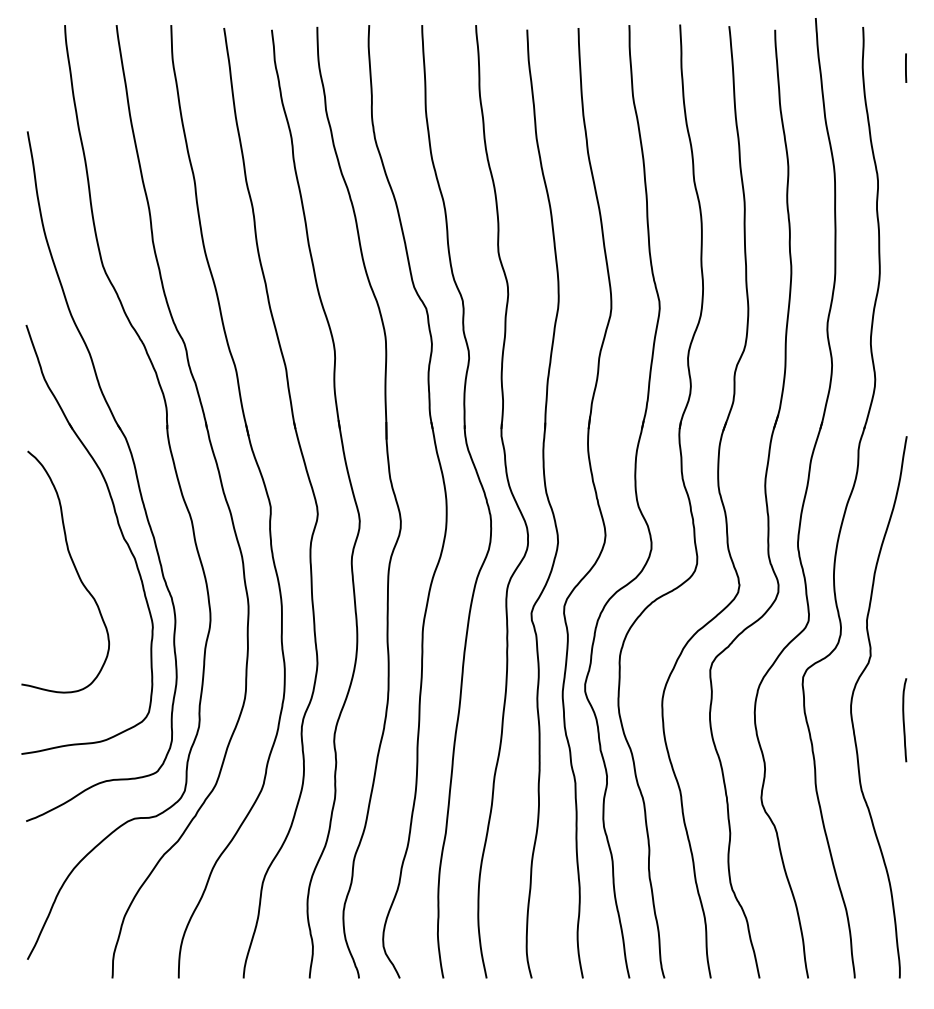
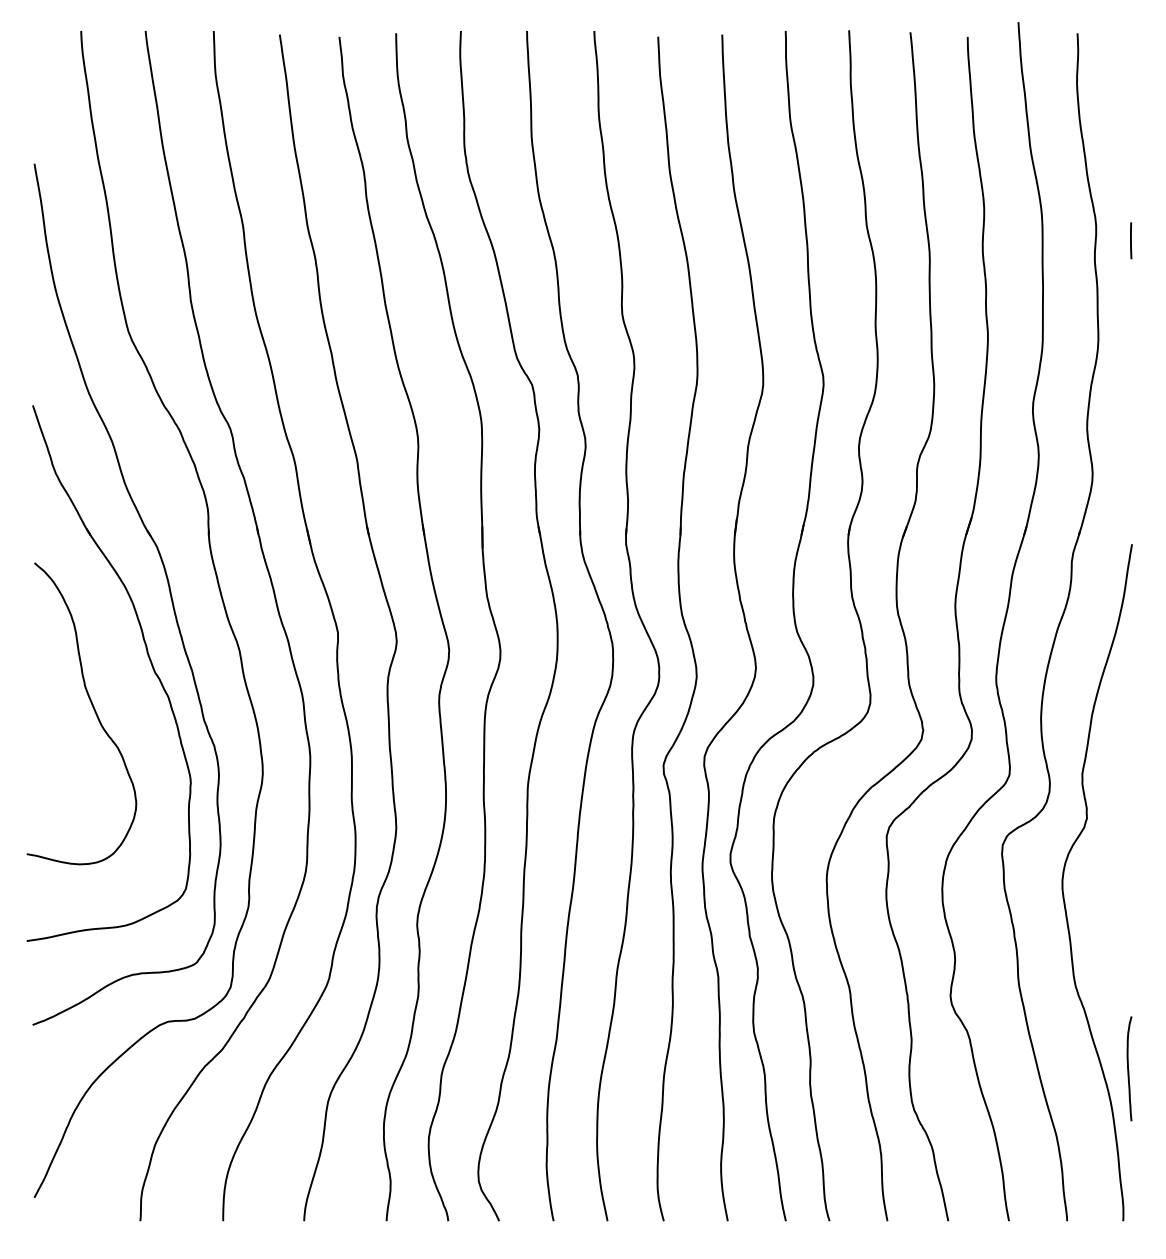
line: (906, 67) -> (1131, 240), moved
curve: (903, 719) -> (1128, 1068), moved

